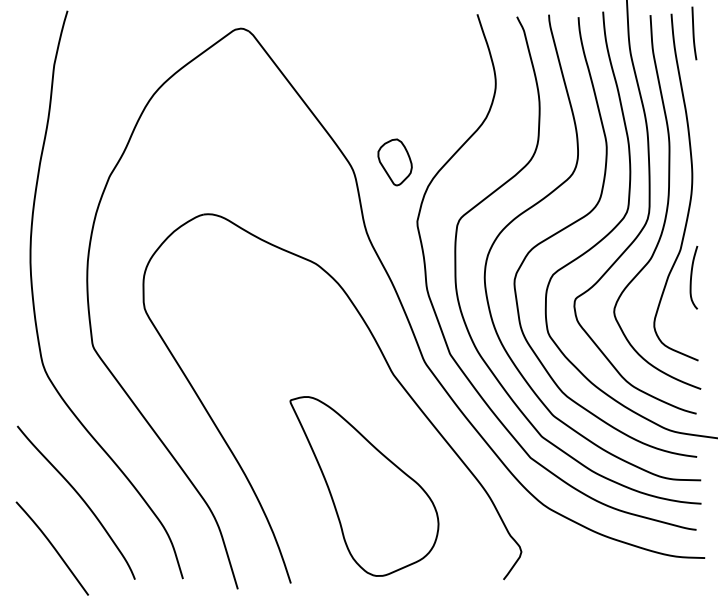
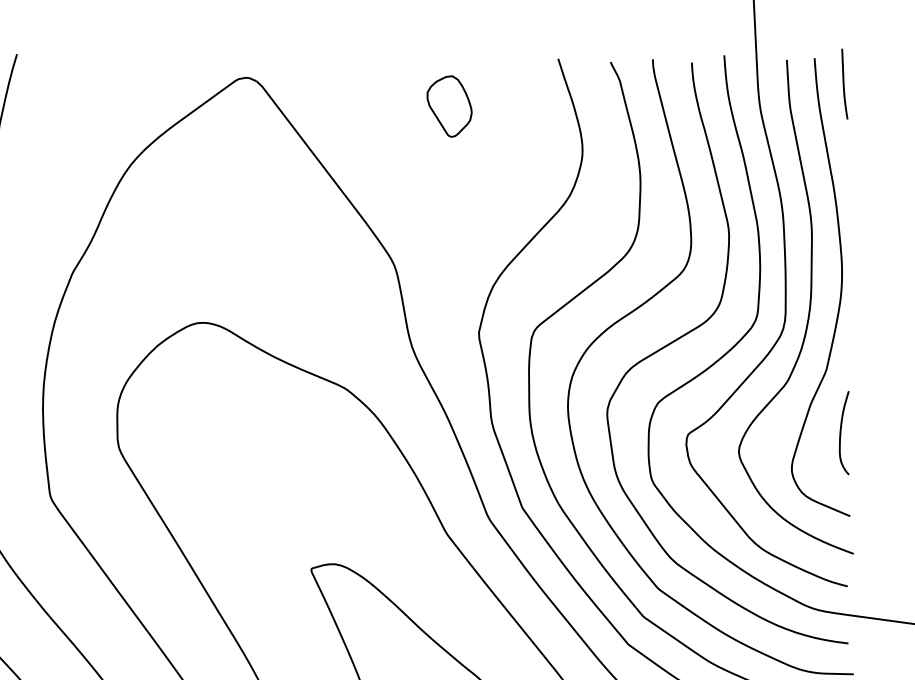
part: (394, 162) -> (448, 106), moved
curve: (692, 276) -> (842, 431), moved

